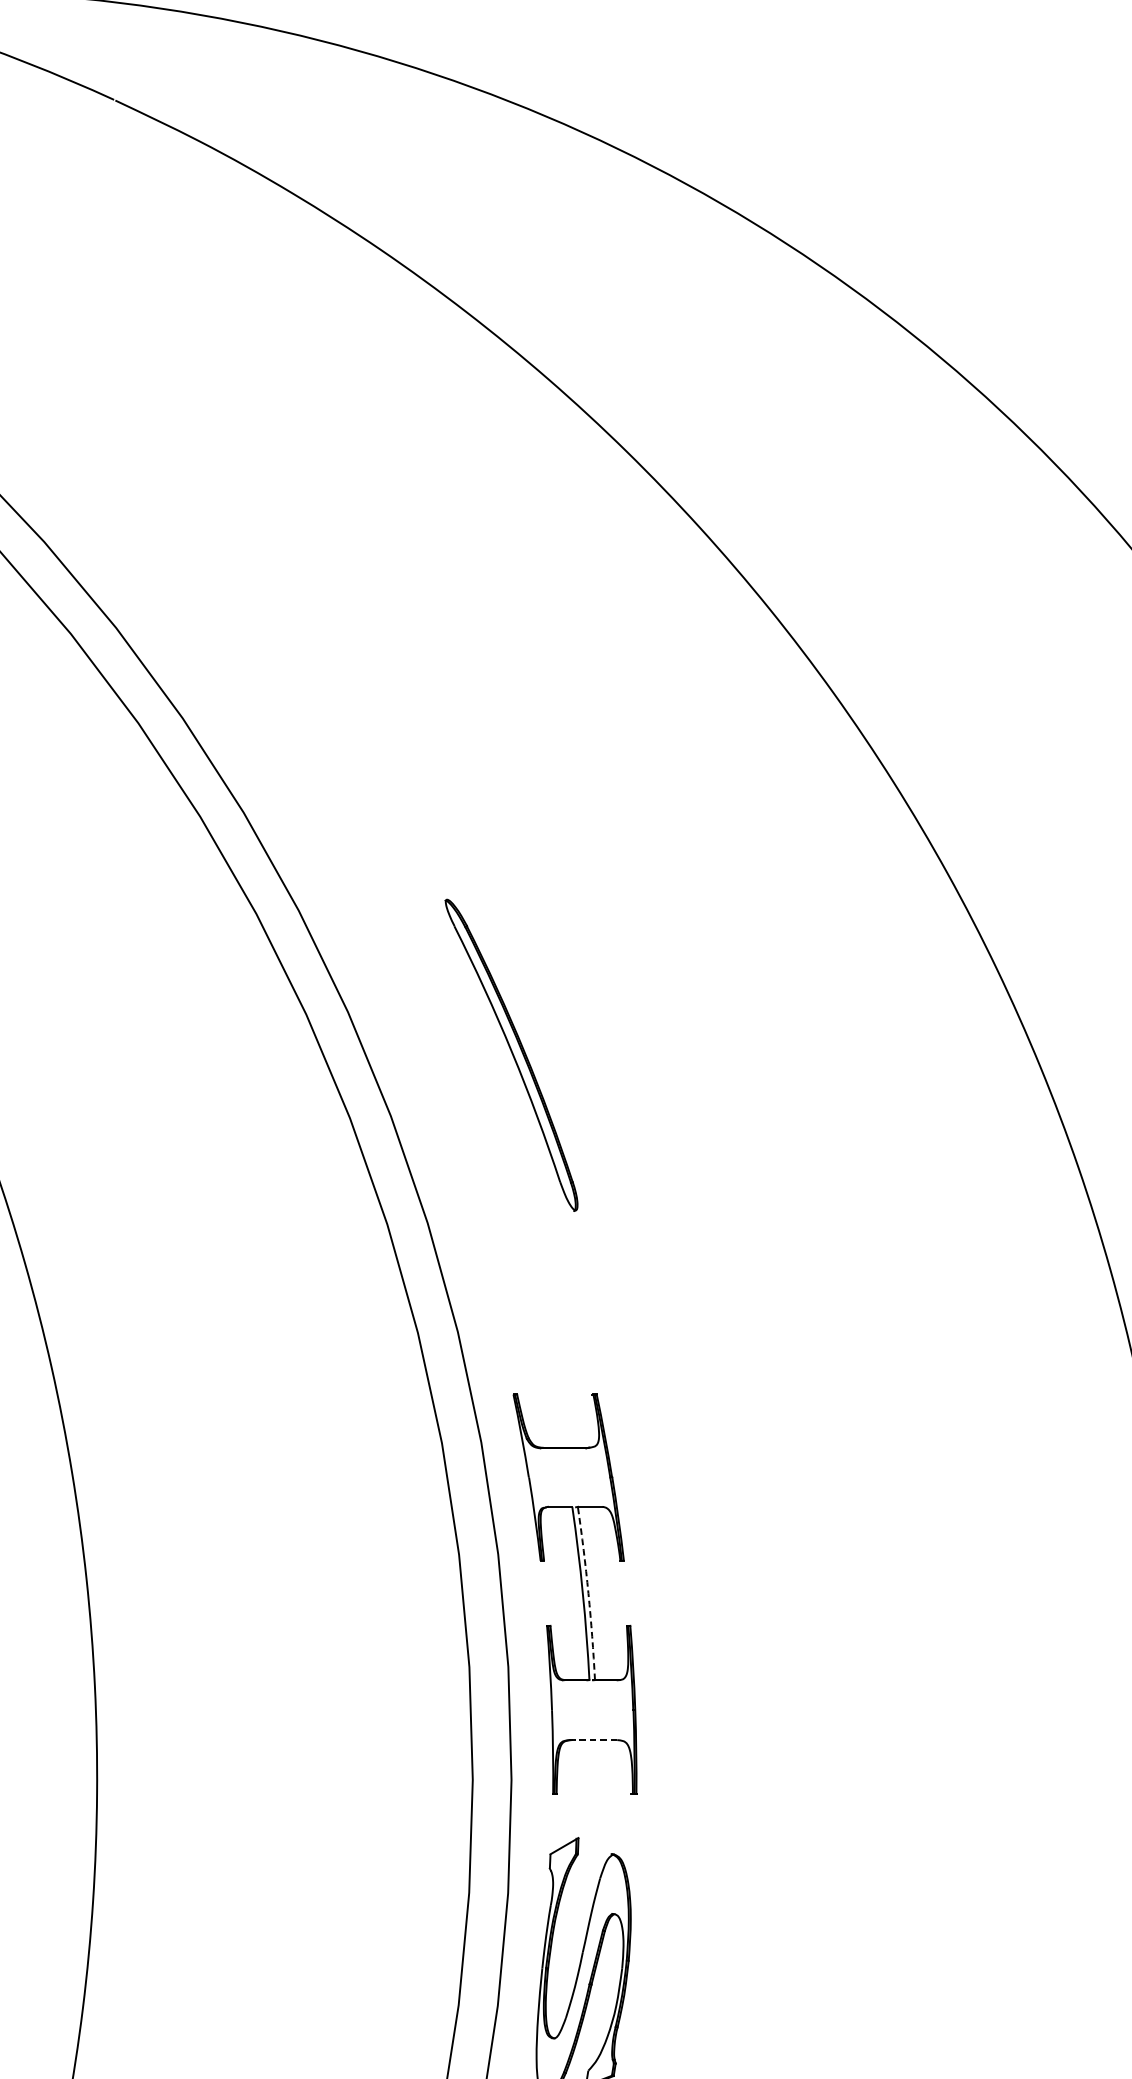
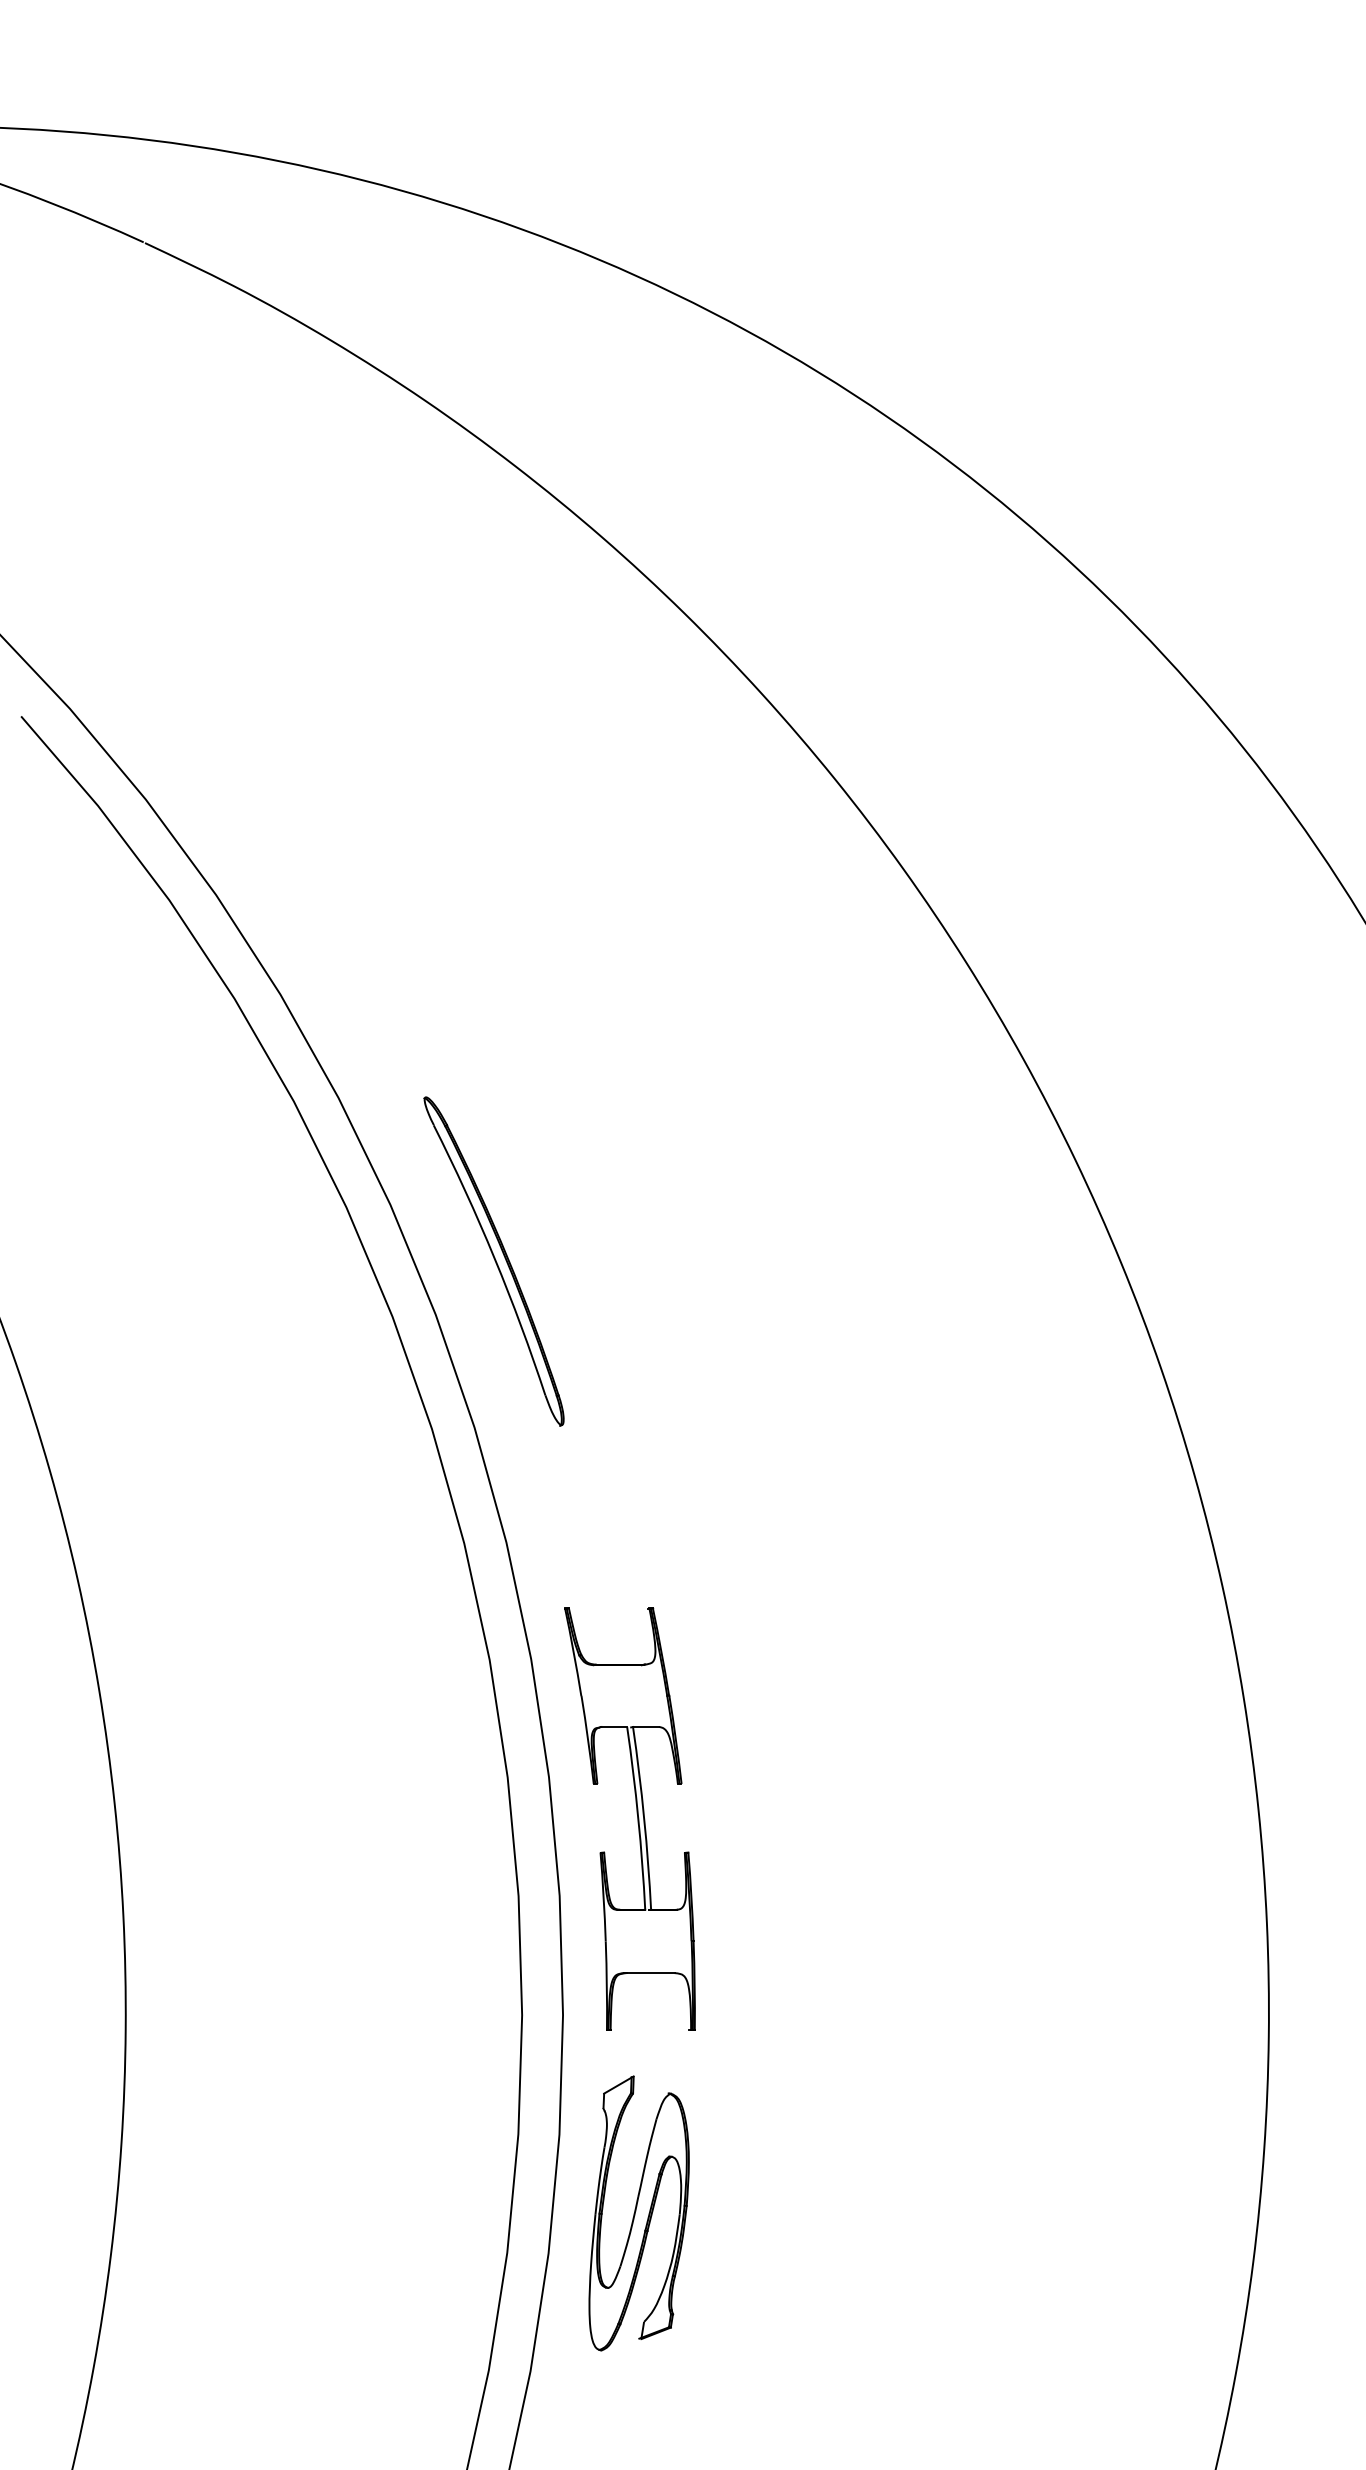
part: (511, 1055) -> (493, 1261), moved
arc: (588, 1593) -> (644, 1818), dashed -> solid
line: (594, 1740) -> (650, 1973), dashed -> solid

